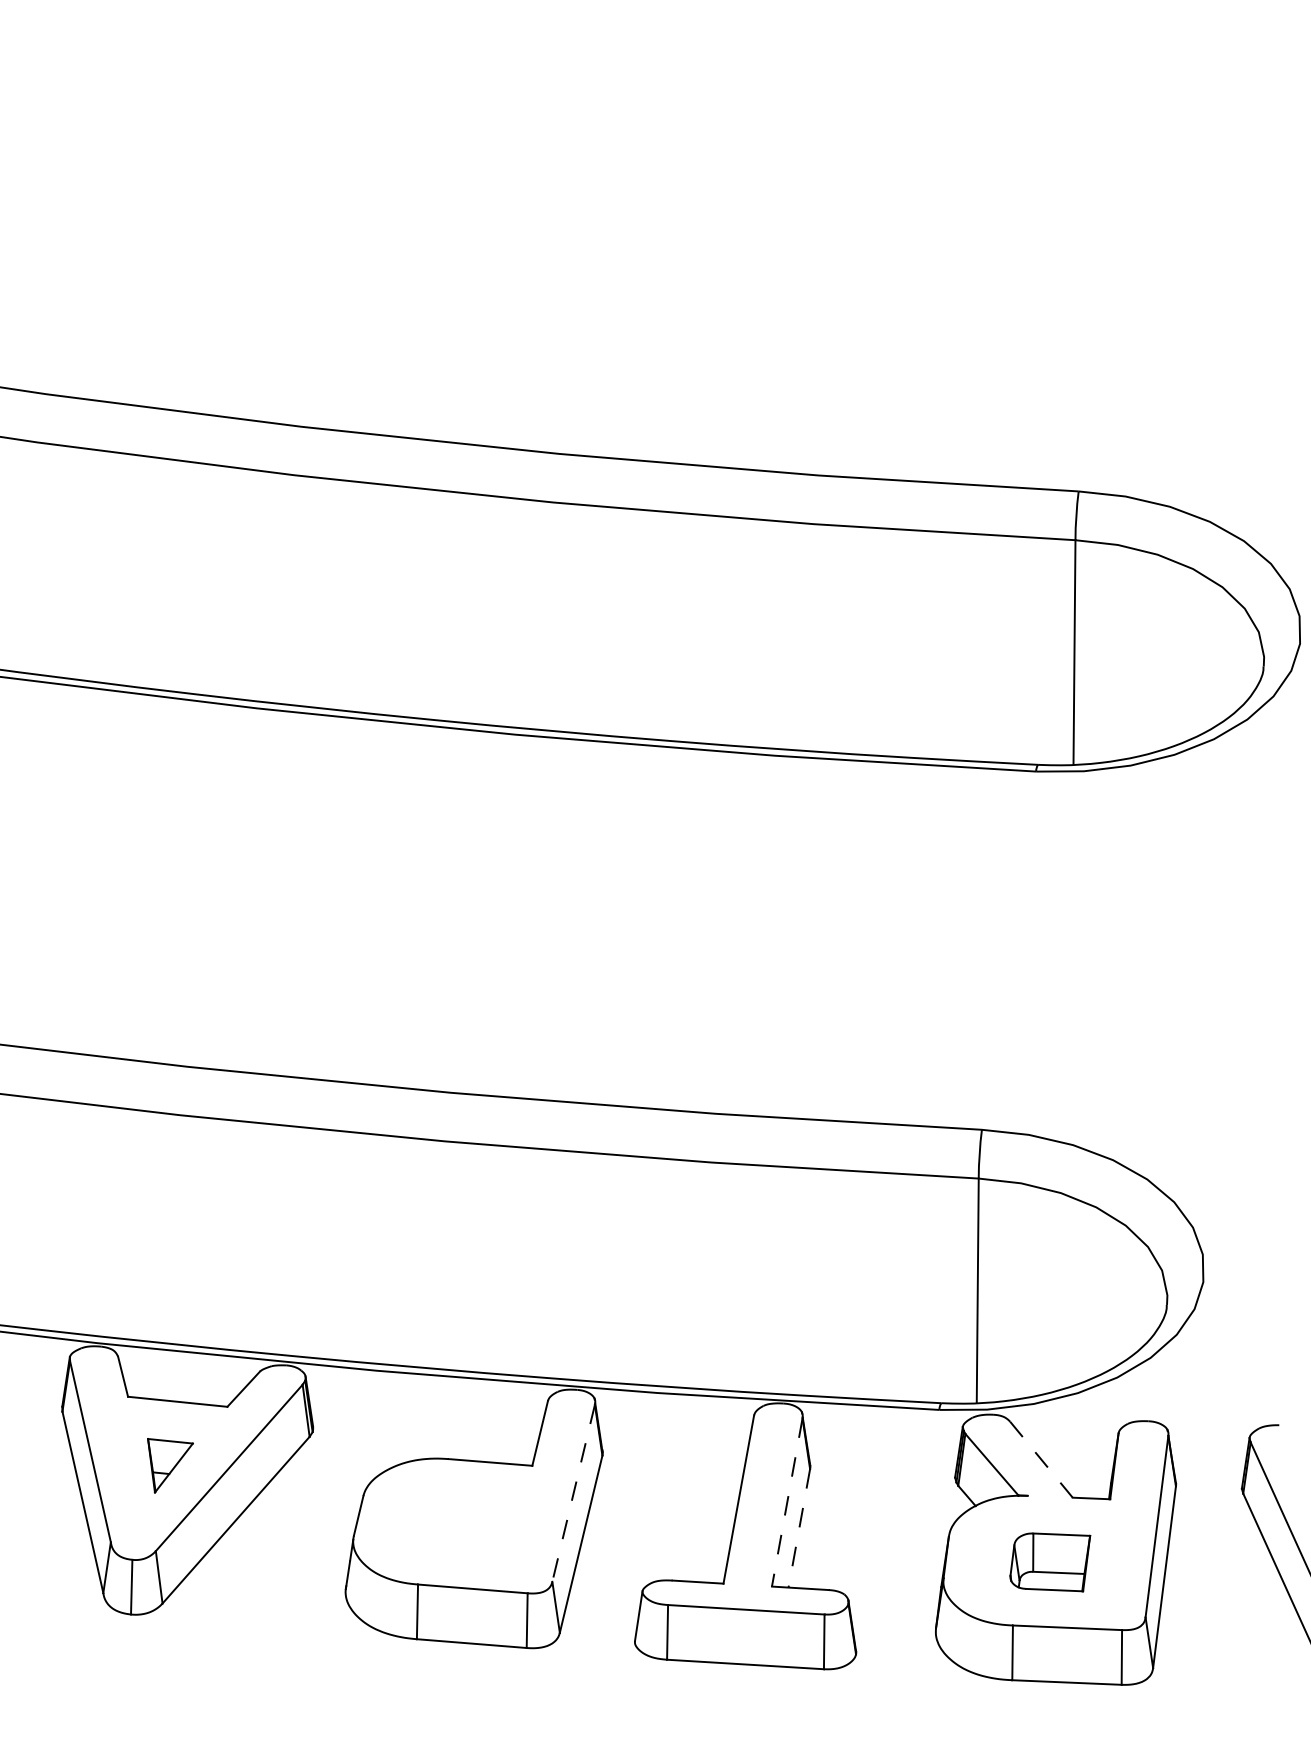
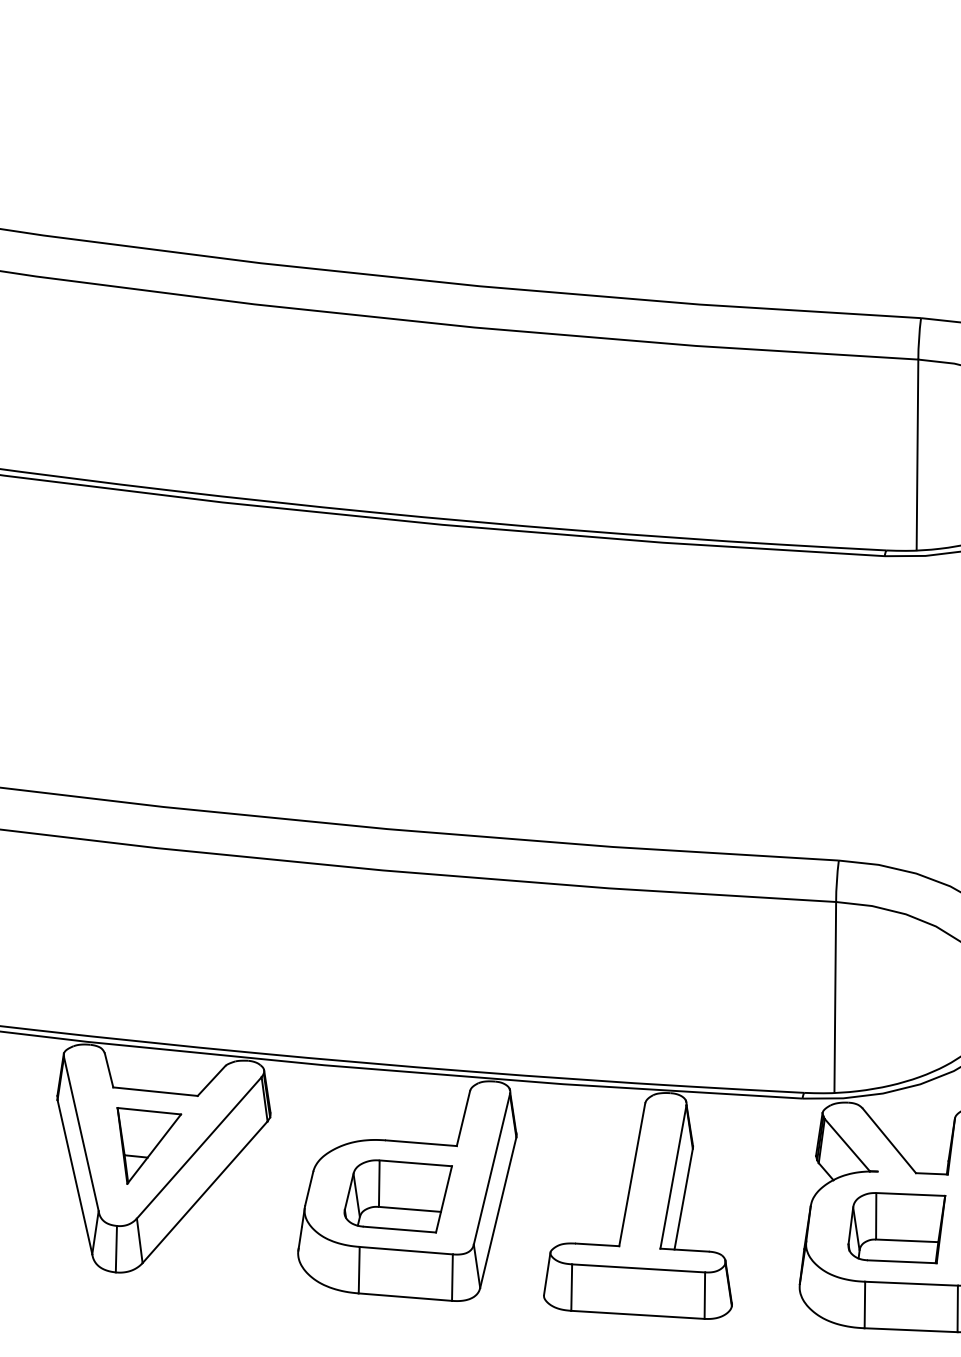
line: (1041, 1460) -> (889, 1141), dashed -> solid
part: (170, 1465) -> (149, 1145), size x1.67
line: (573, 1493) -> (491, 1169), dashed -> solid
line: (787, 1502) -> (673, 1177), dashed -> solid
part: (463, 1524) -> (398, 1195), added
line: (799, 1528) -> (683, 1199), dashed -> solid
part: (1050, 1562) -> (897, 1228), size x1.43

